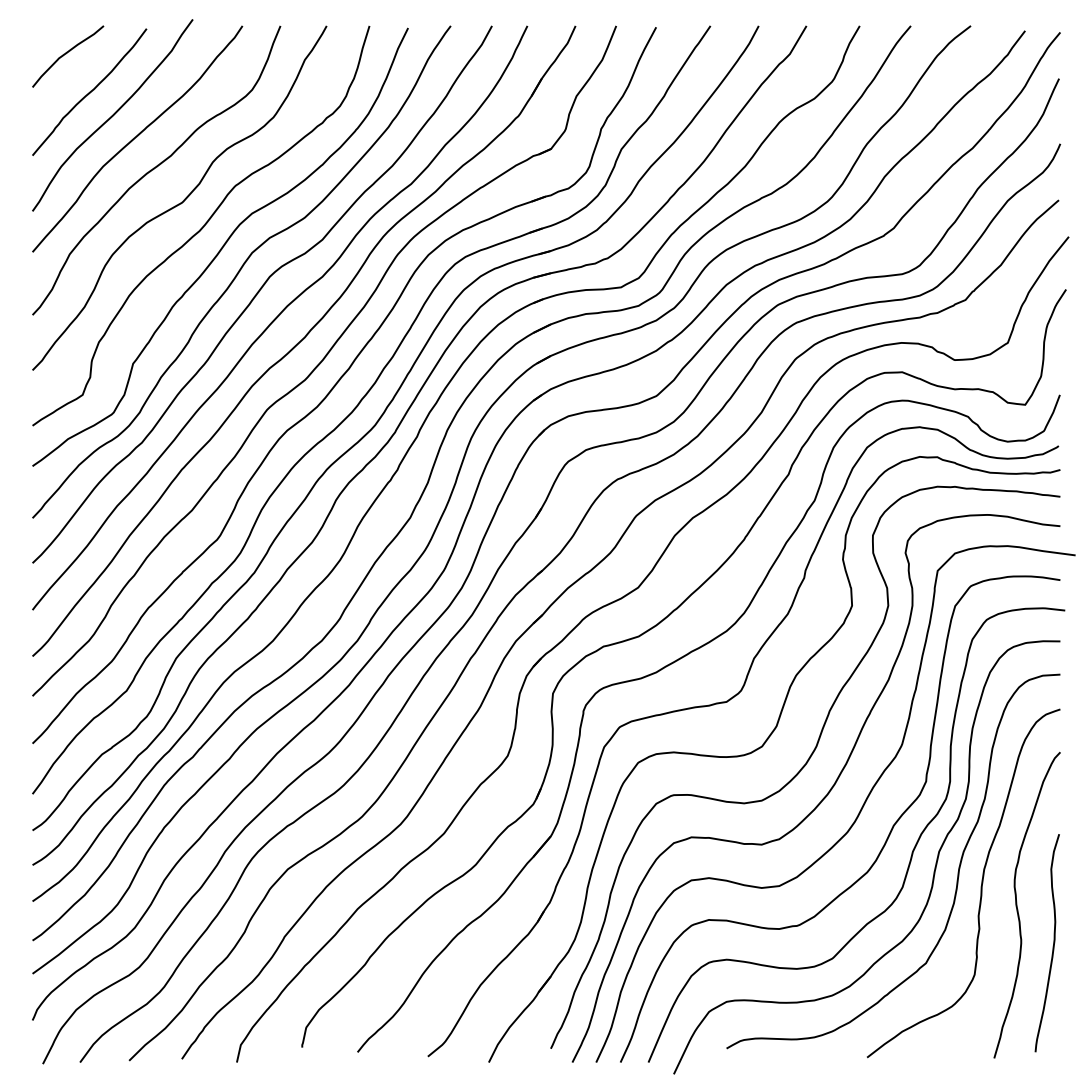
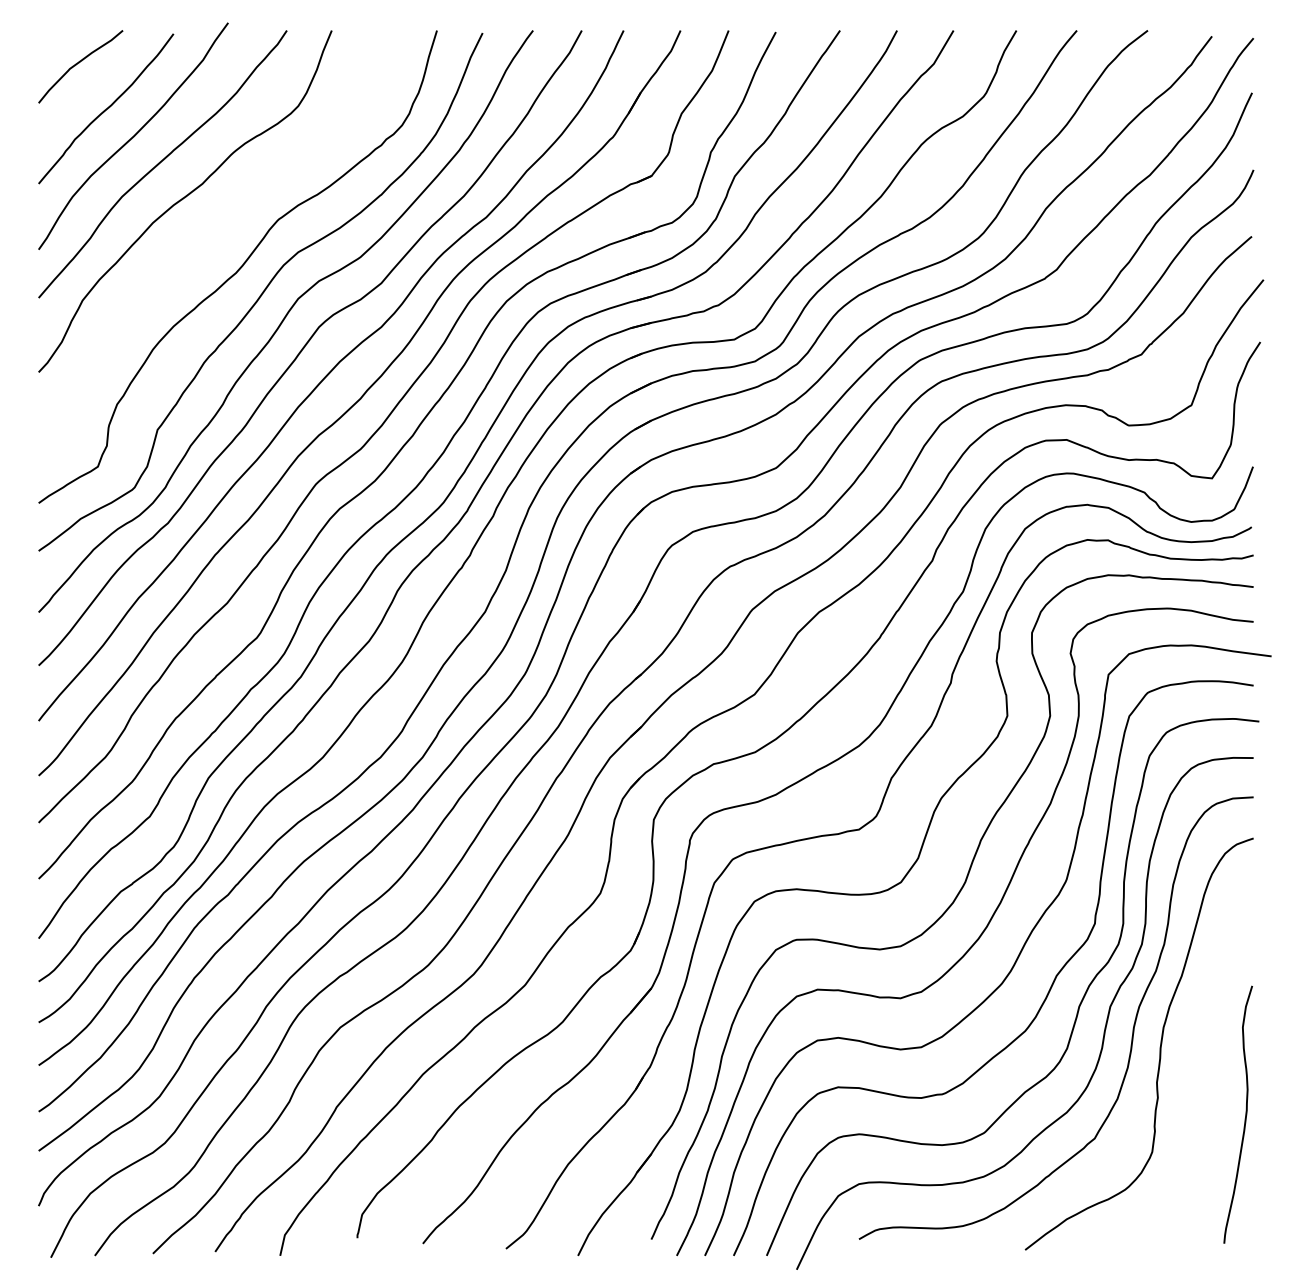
curve: (182, 201) -> (216, 237), removed
curve: (1017, 907) -> (1203, 1072), removed

